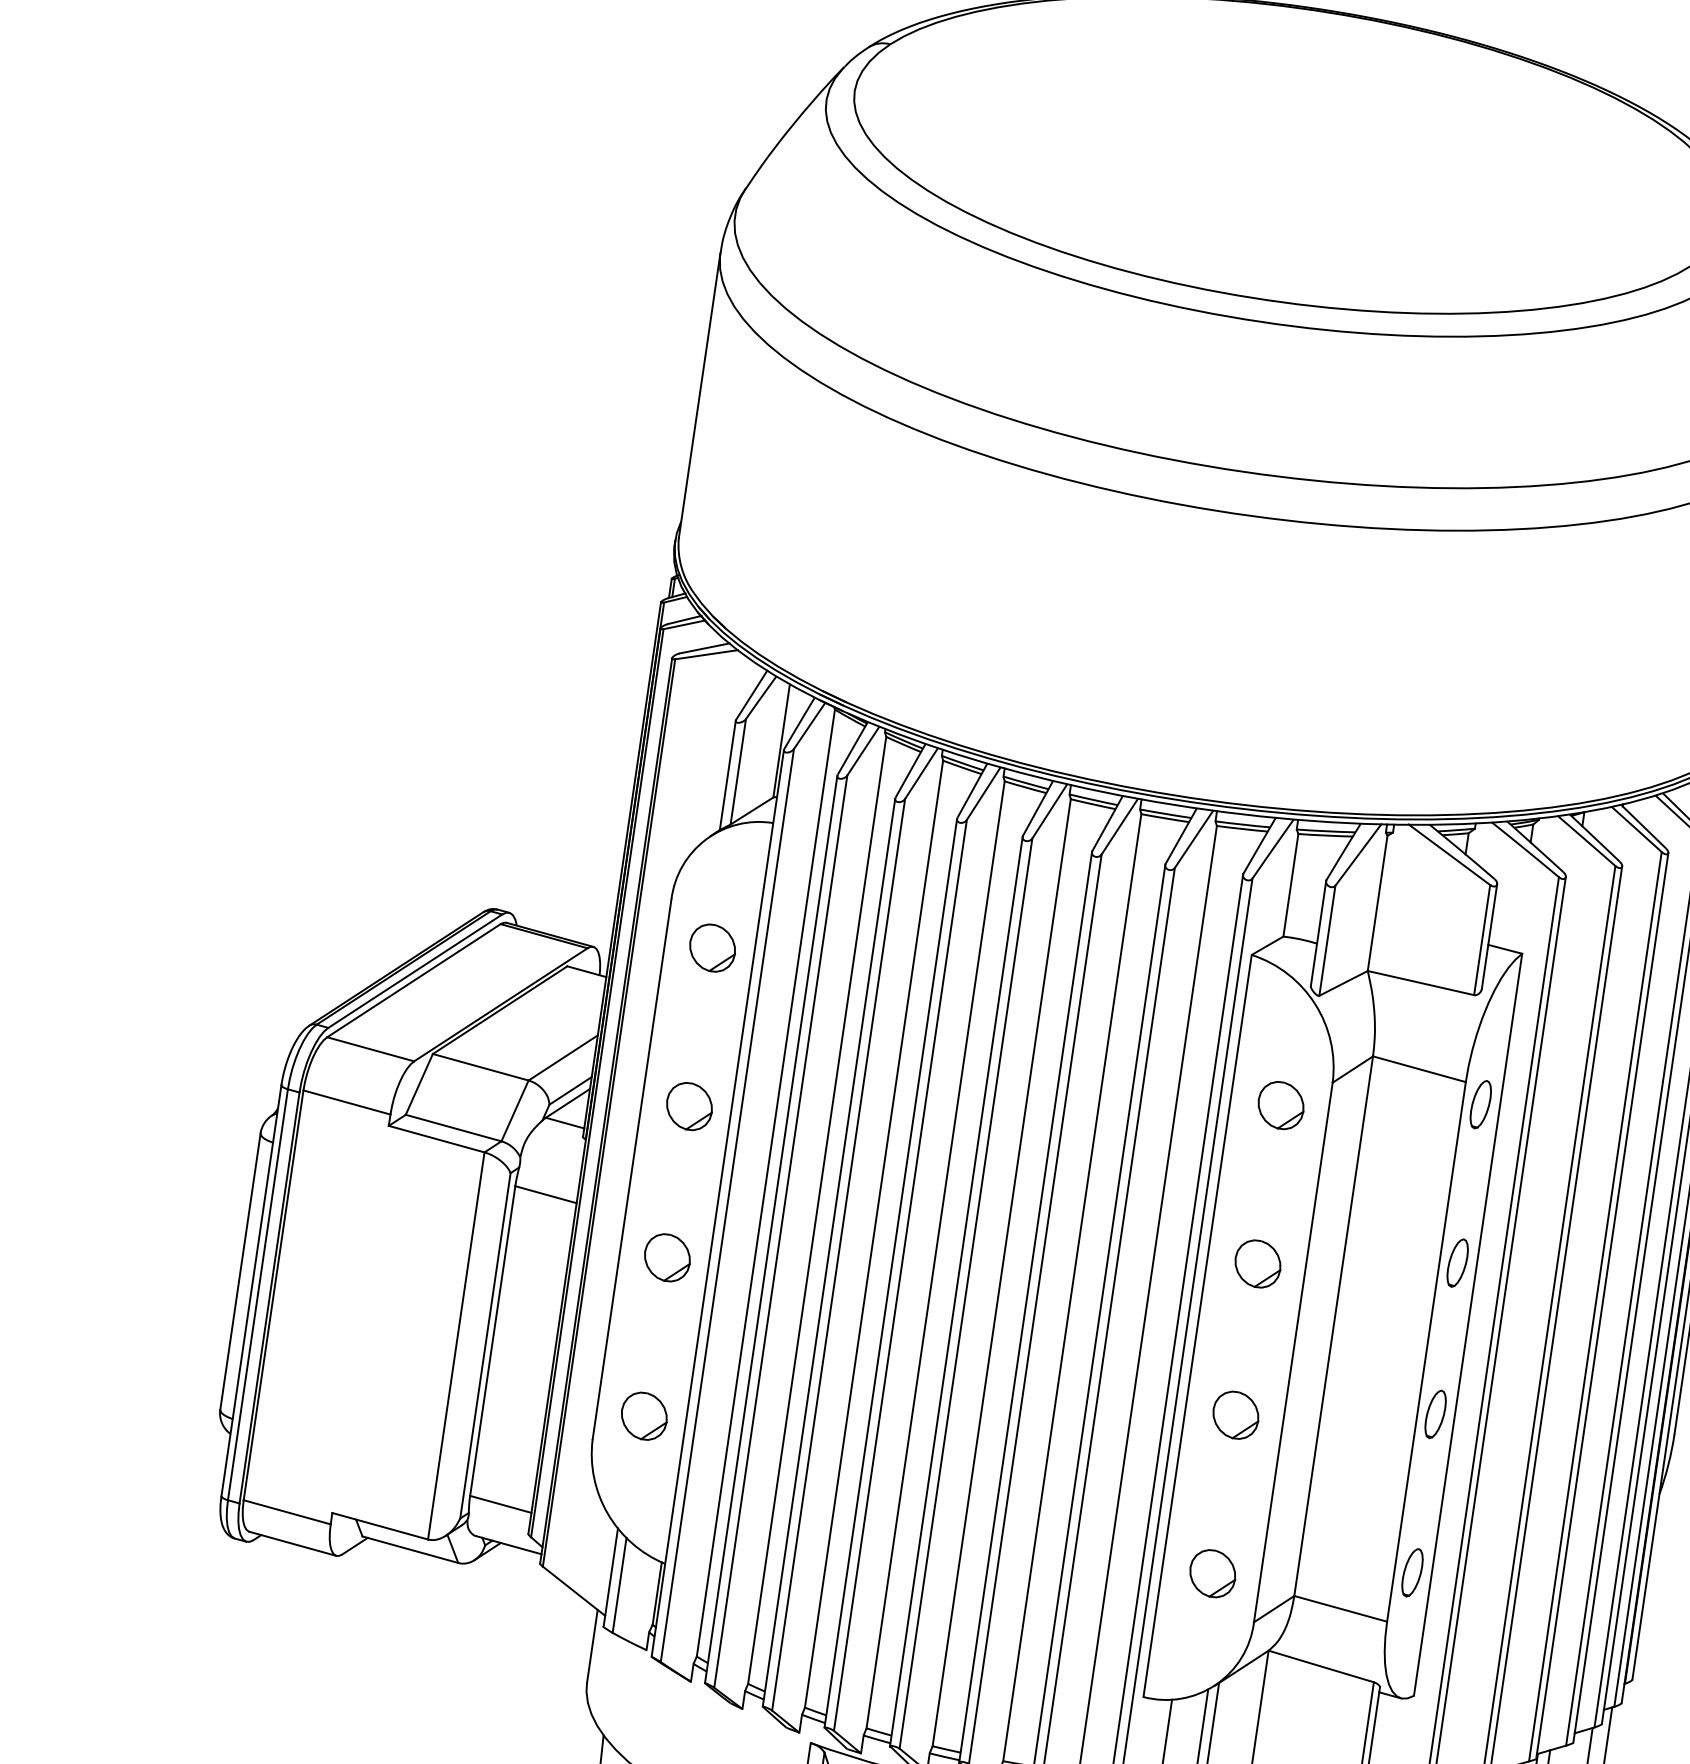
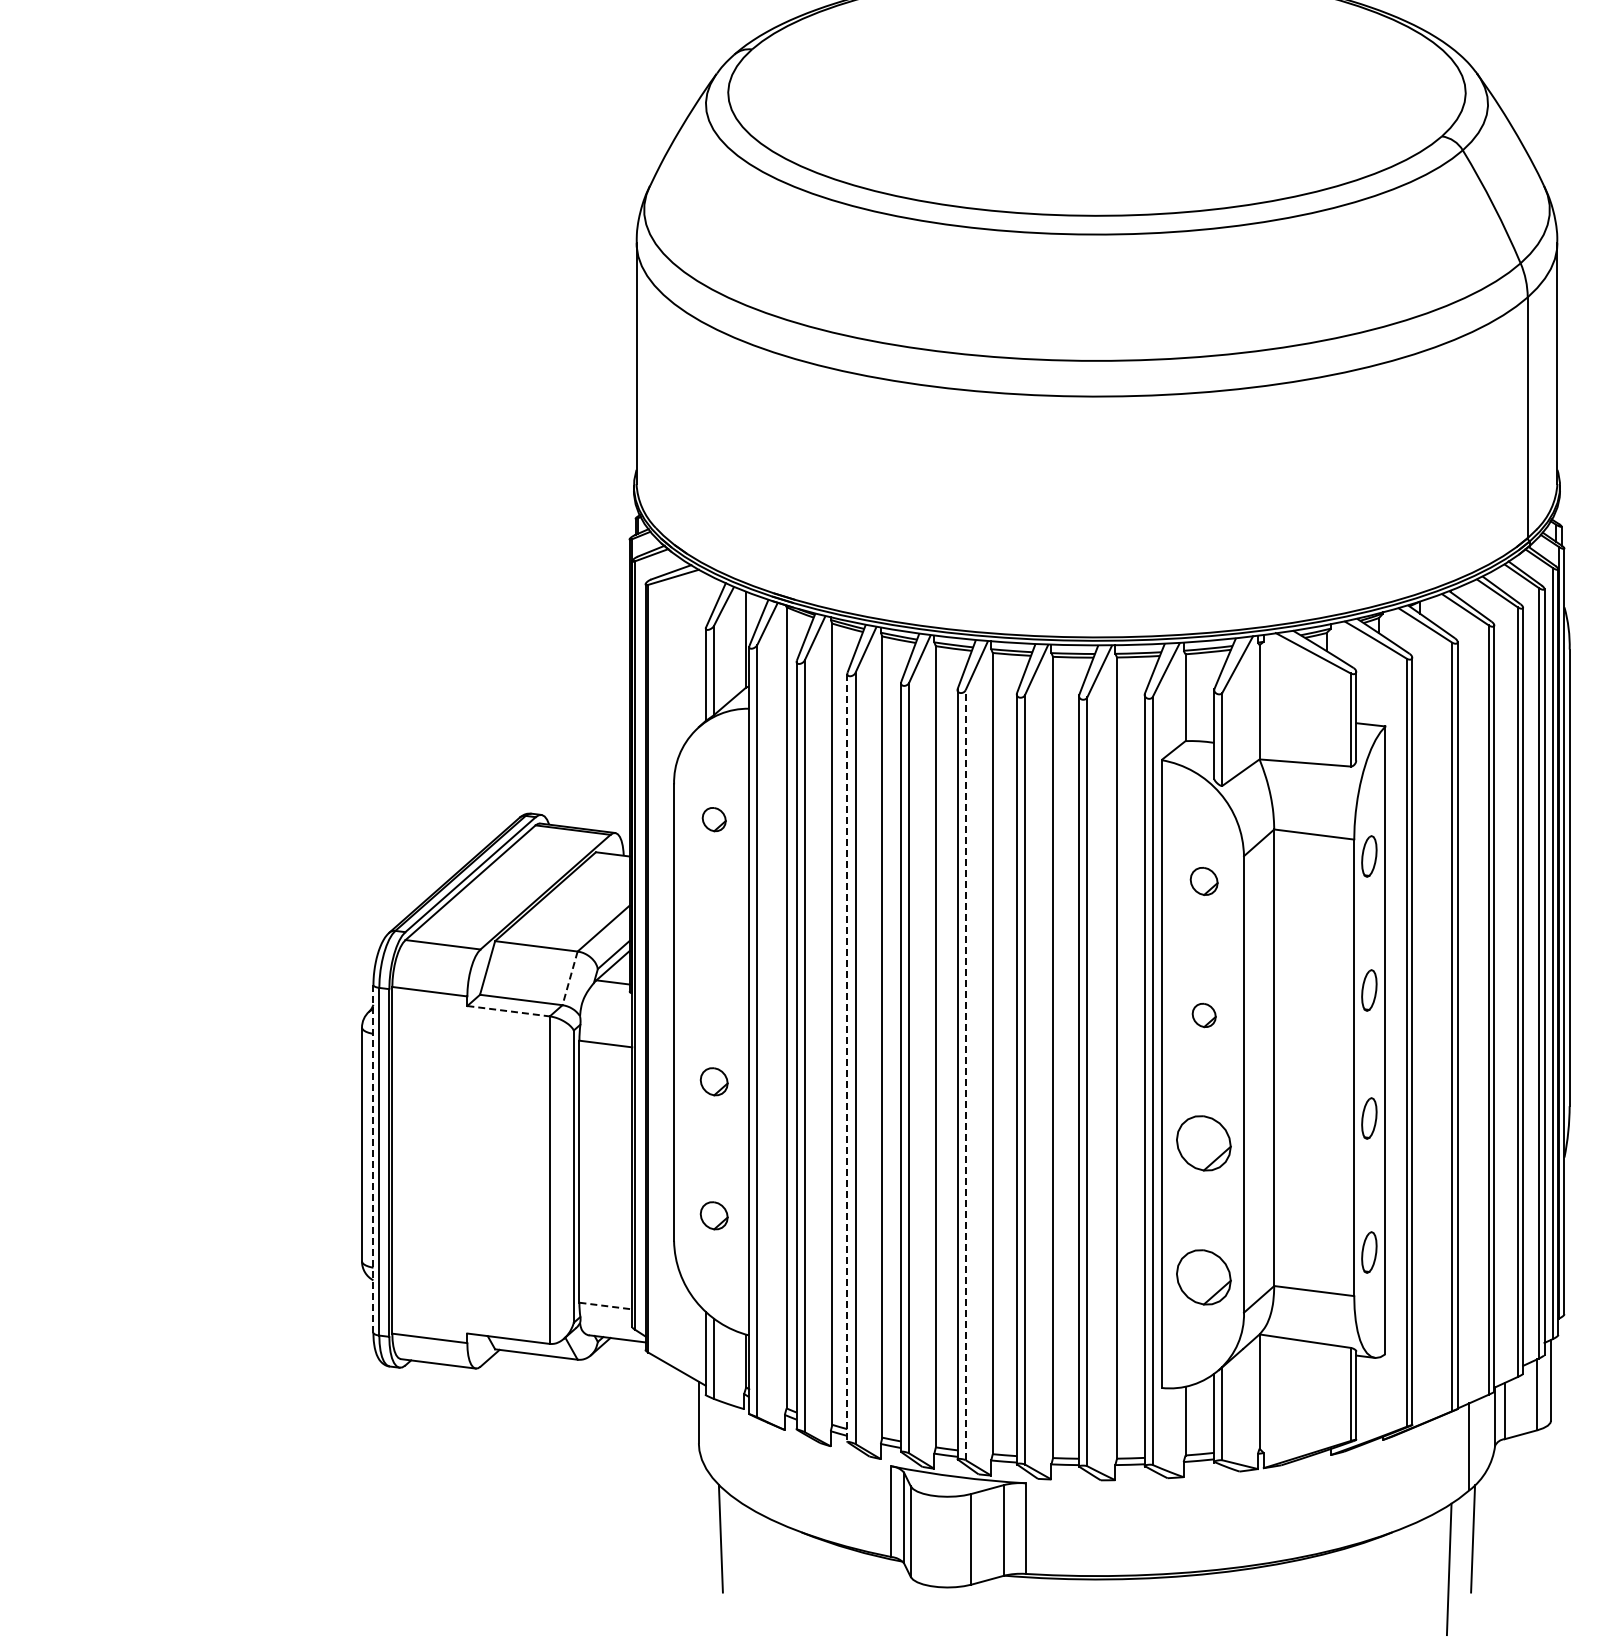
part: (713, 948) -> (714, 819), size x0.6
part: (1281, 1105) -> (1204, 881), size x0.7
part: (690, 1106) -> (714, 953), removed
line: (515, 1111) -> (570, 978), solid -> dashed
line: (436, 1139) -> (508, 1011), solid -> dashed
line: (829, 1253) -> (847, 1058), solid -> dashed
part: (667, 1257) -> (714, 1081), size x0.7
part: (1258, 1264) -> (1204, 1015), size x0.6
line: (251, 1289) -> (373, 1158), solid -> dashed
line: (965, 1292) -> (965, 1074), solid -> dashed
part: (1236, 1415) -> (1204, 1143), size x1.4
part: (644, 1416) -> (714, 1215), size x0.7
line: (500, 1504) -> (605, 1306), solid -> dashed
part: (1213, 1573) -> (1204, 1277), size x1.4

